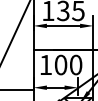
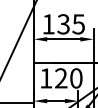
text: (61, 65) -> (61, 78), 100 -> 120

